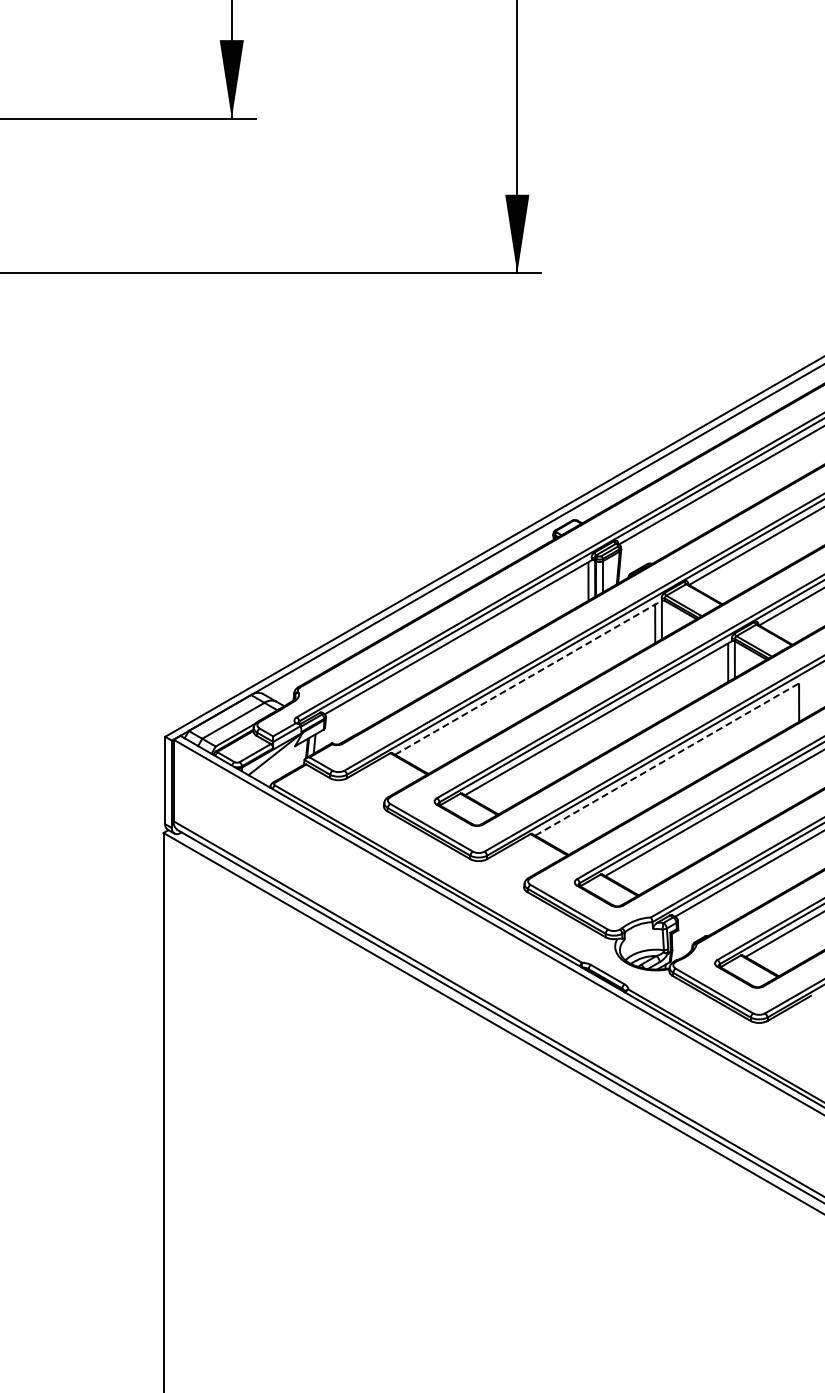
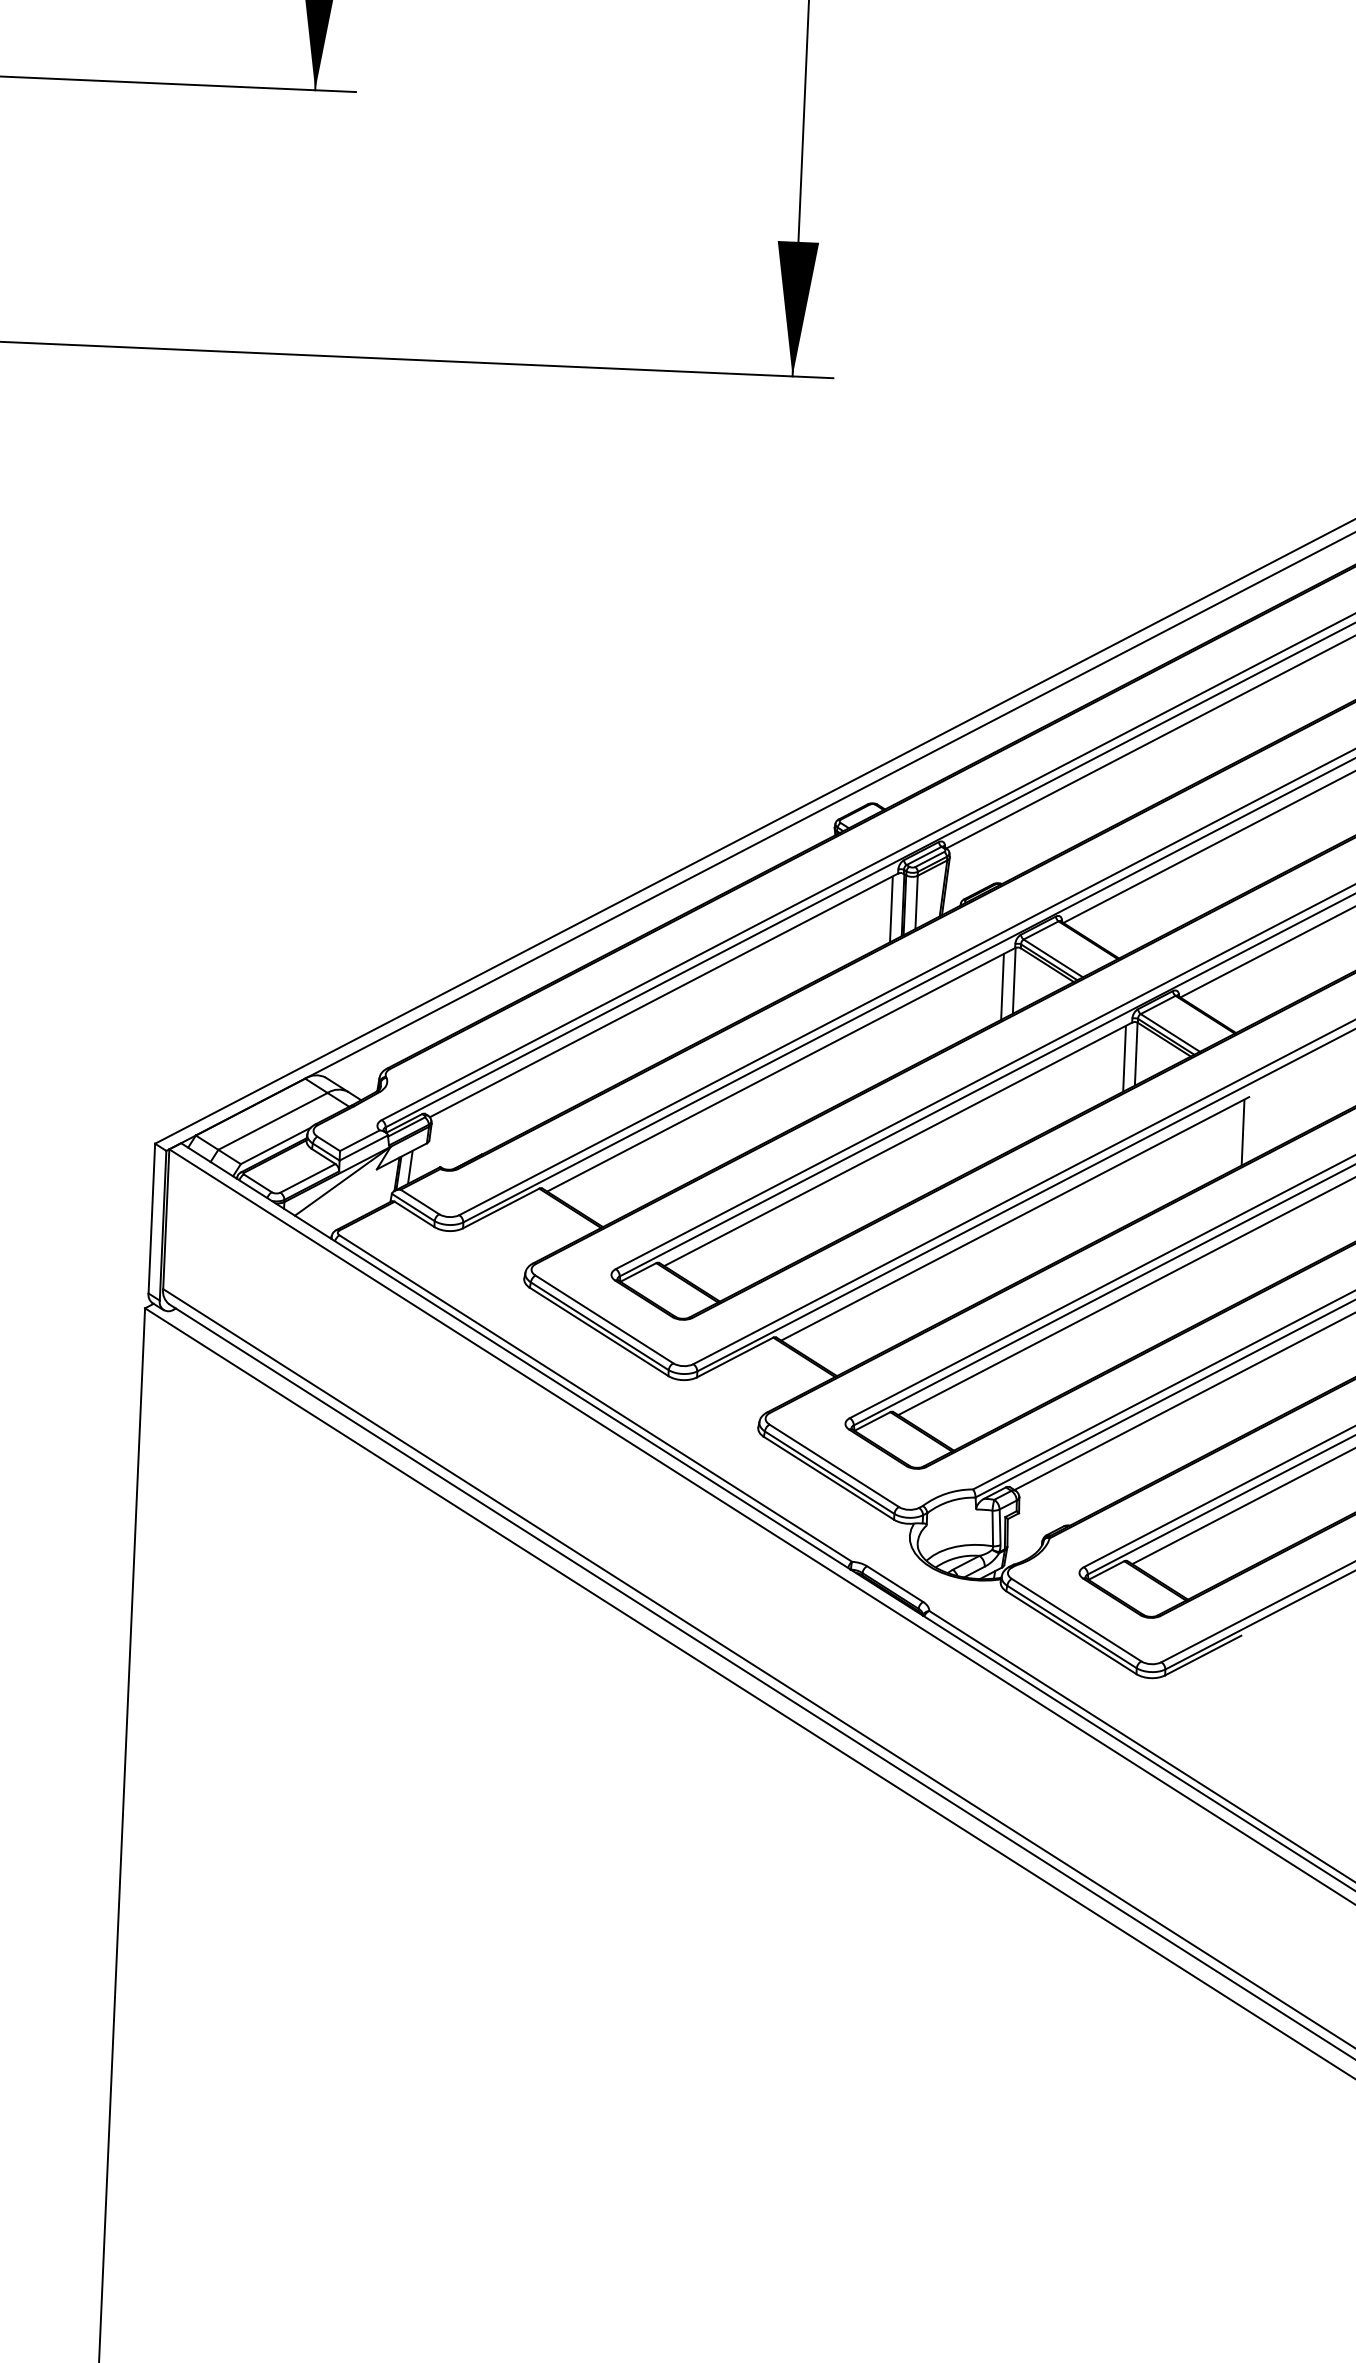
line: (528, 677) -> (781, 1069), dashed -> solid
line: (668, 758) -> (1015, 1218), dashed -> solid

